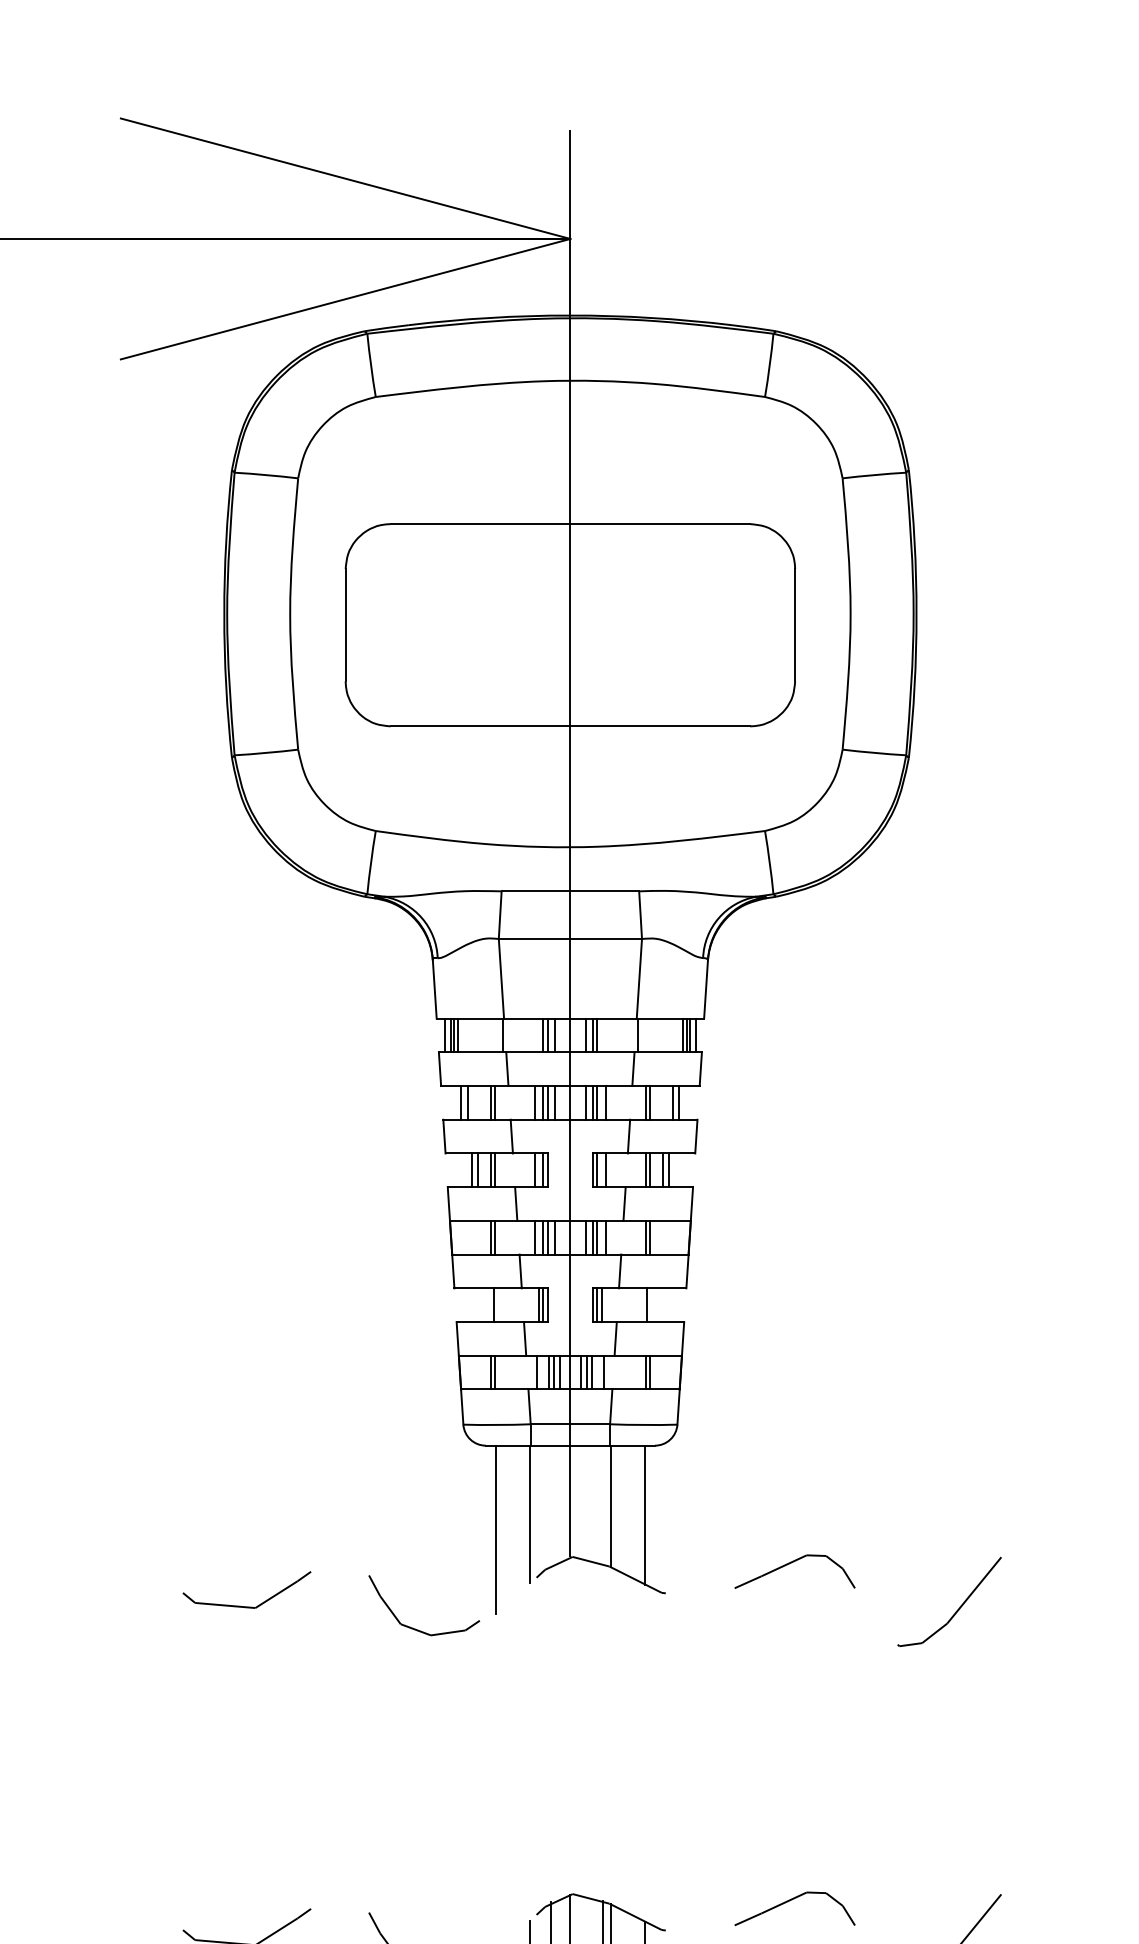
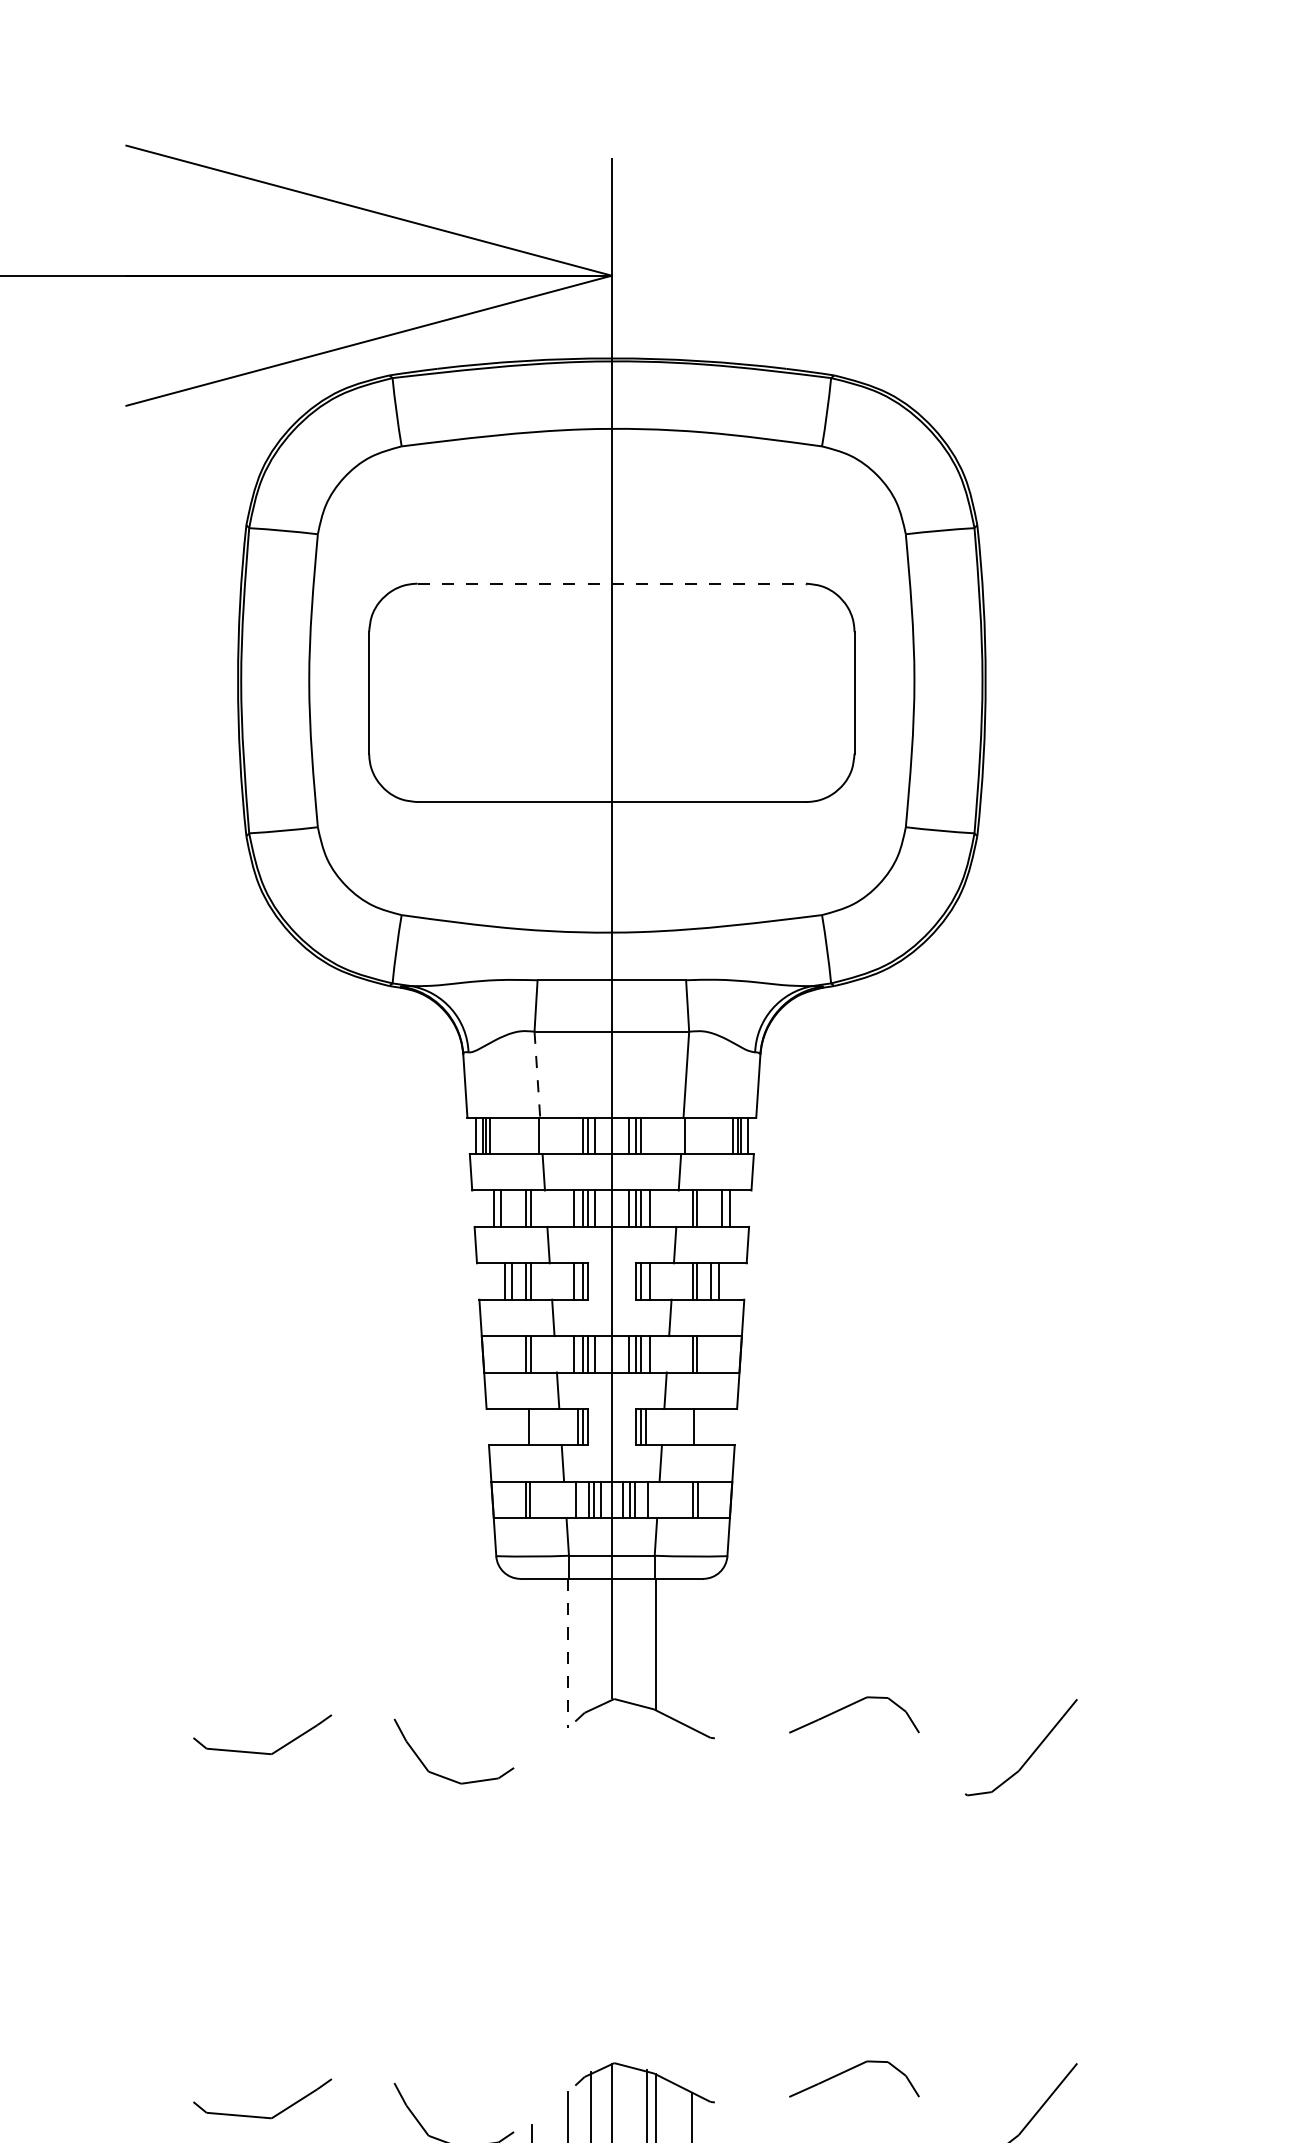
line: (571, 523) -> (612, 583), solid -> dashed
line: (501, 979) -> (537, 1075), solid -> dashed
line: (530, 1514) -> (568, 1653), solid -> dashed
line: (644, 1514) -> (691, 1653), removed
line: (496, 1529) -> (531, 1669), removed

